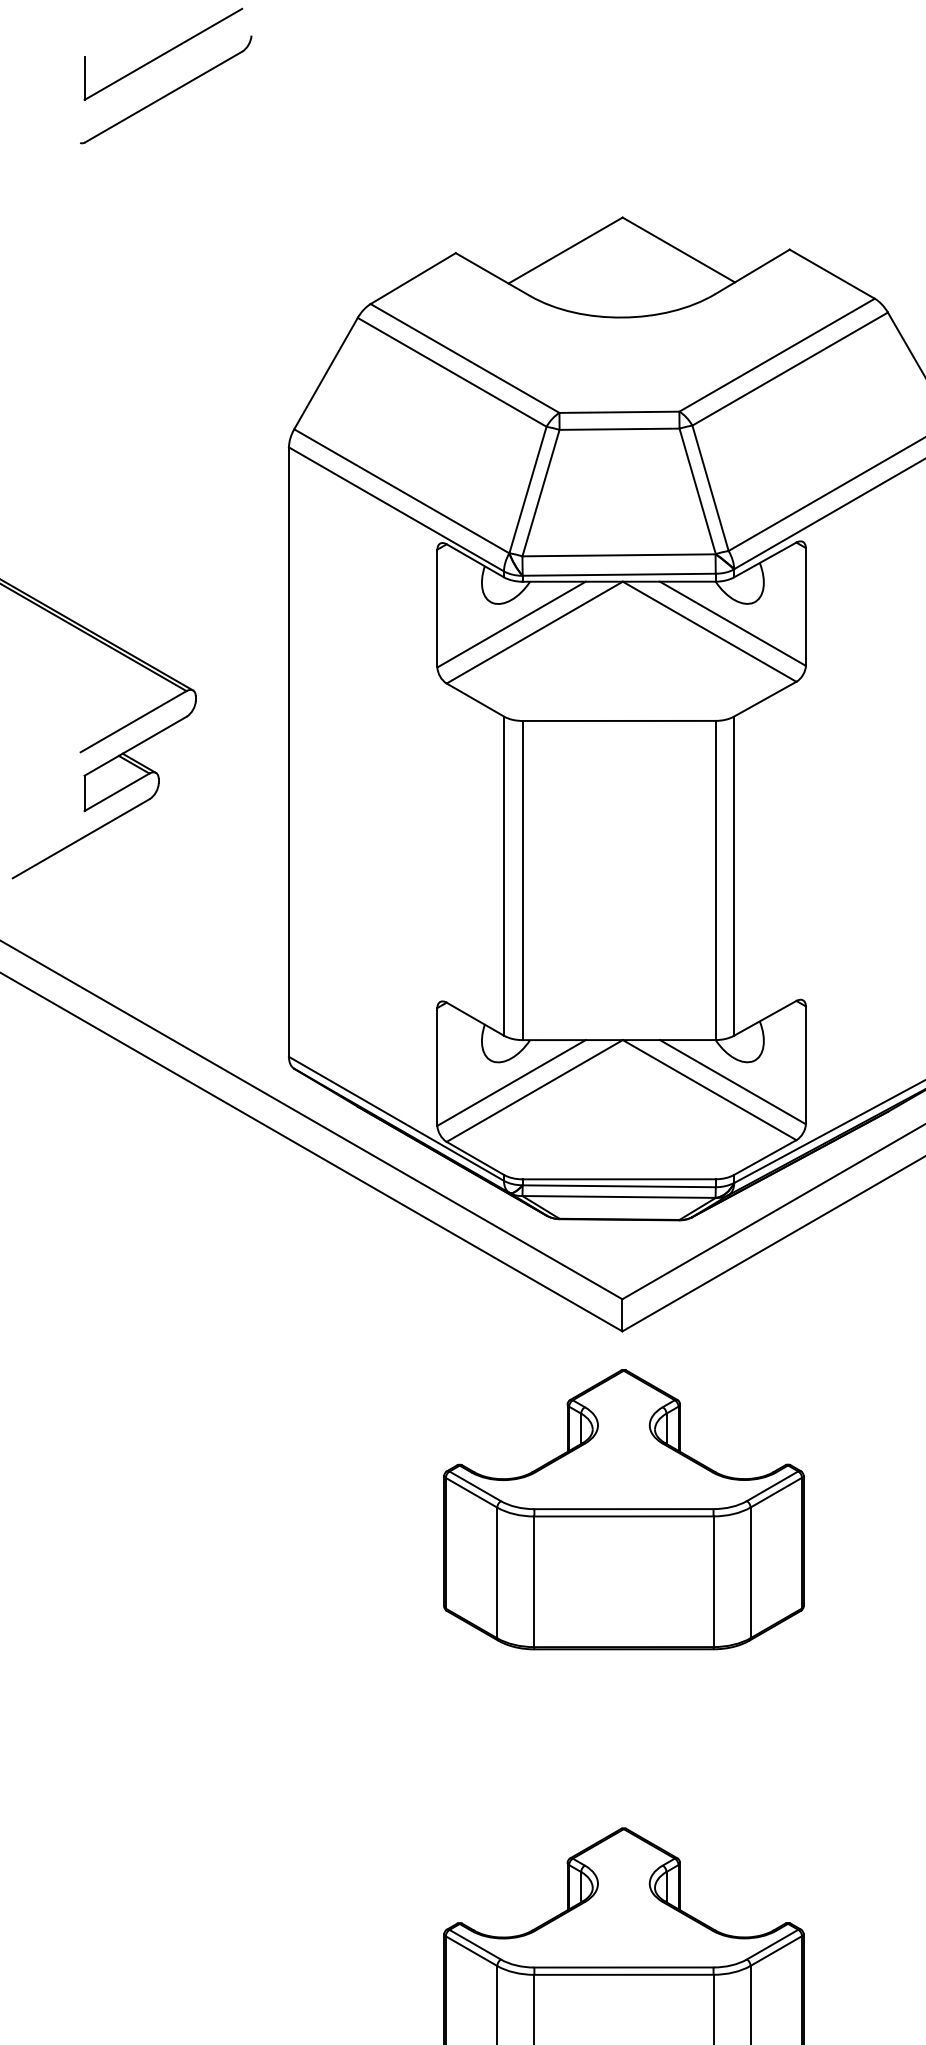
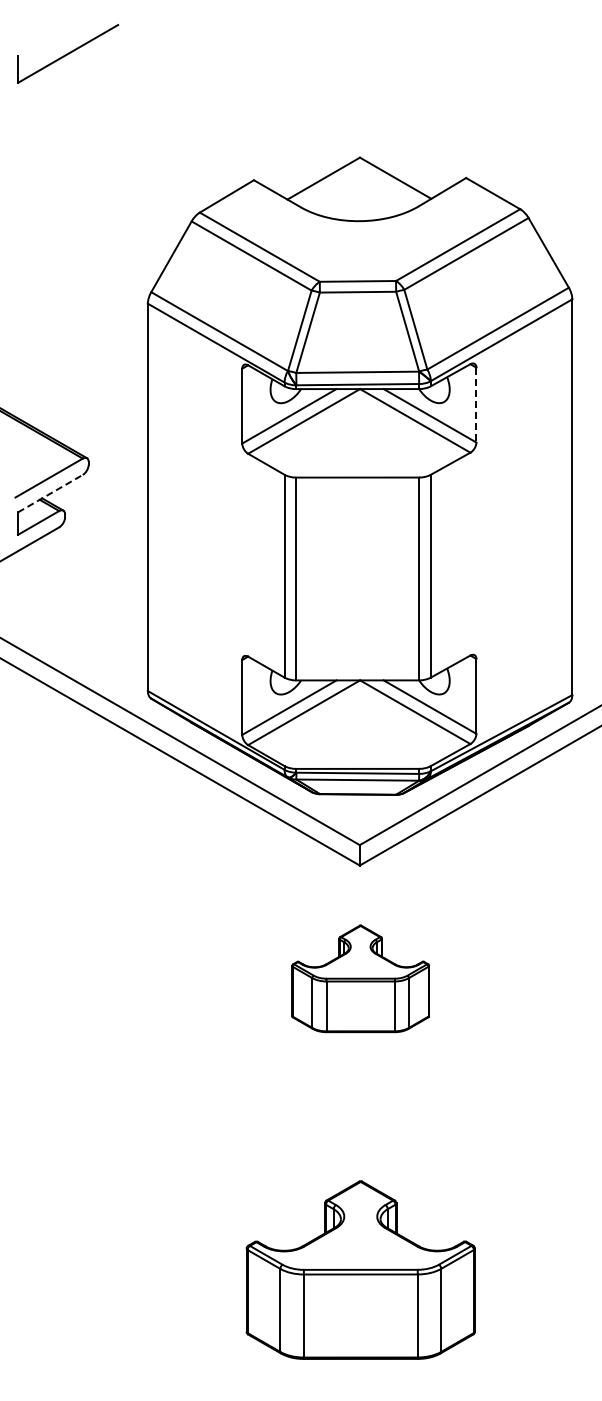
part: (165, 89) -> (69, 76), removed
line: (805, 607) -> (476, 405), solid -> dashed
line: (135, 746) -> (50, 493), solid -> dashed
part: (623, 1509) -> (360, 978), size x0.6

